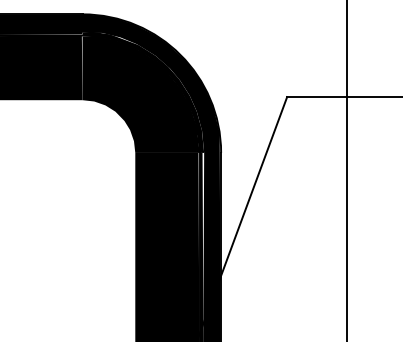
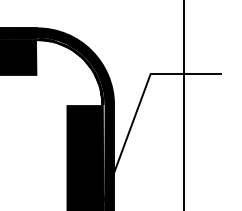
fill: (140, 94) -> (69, 72), removed

